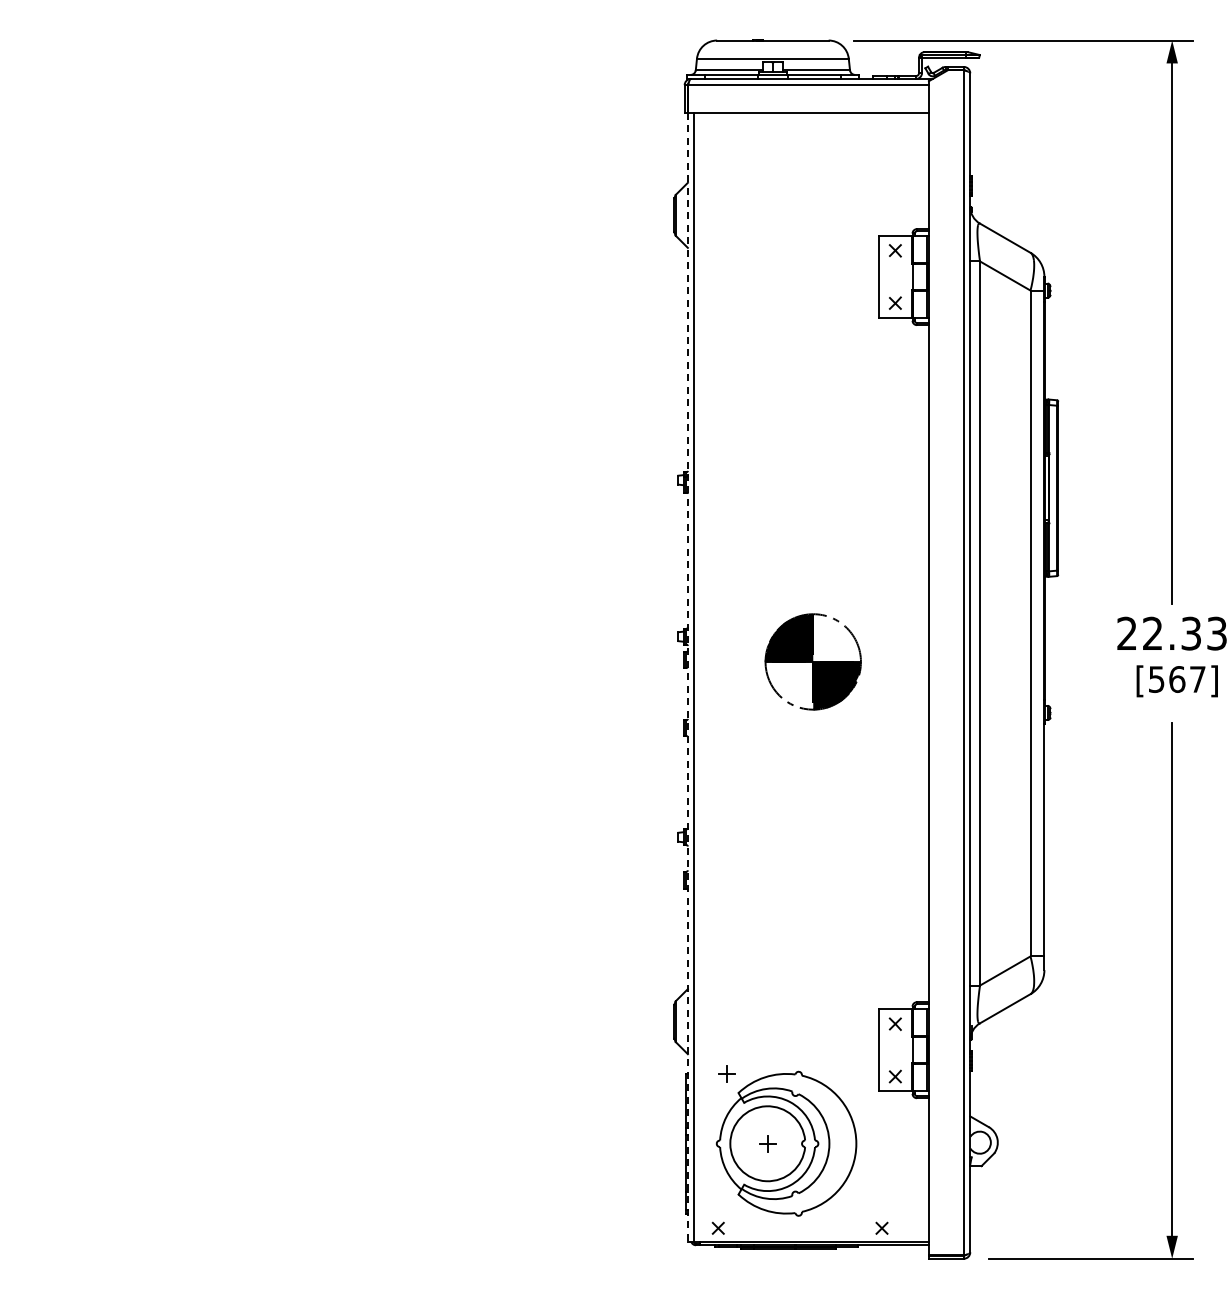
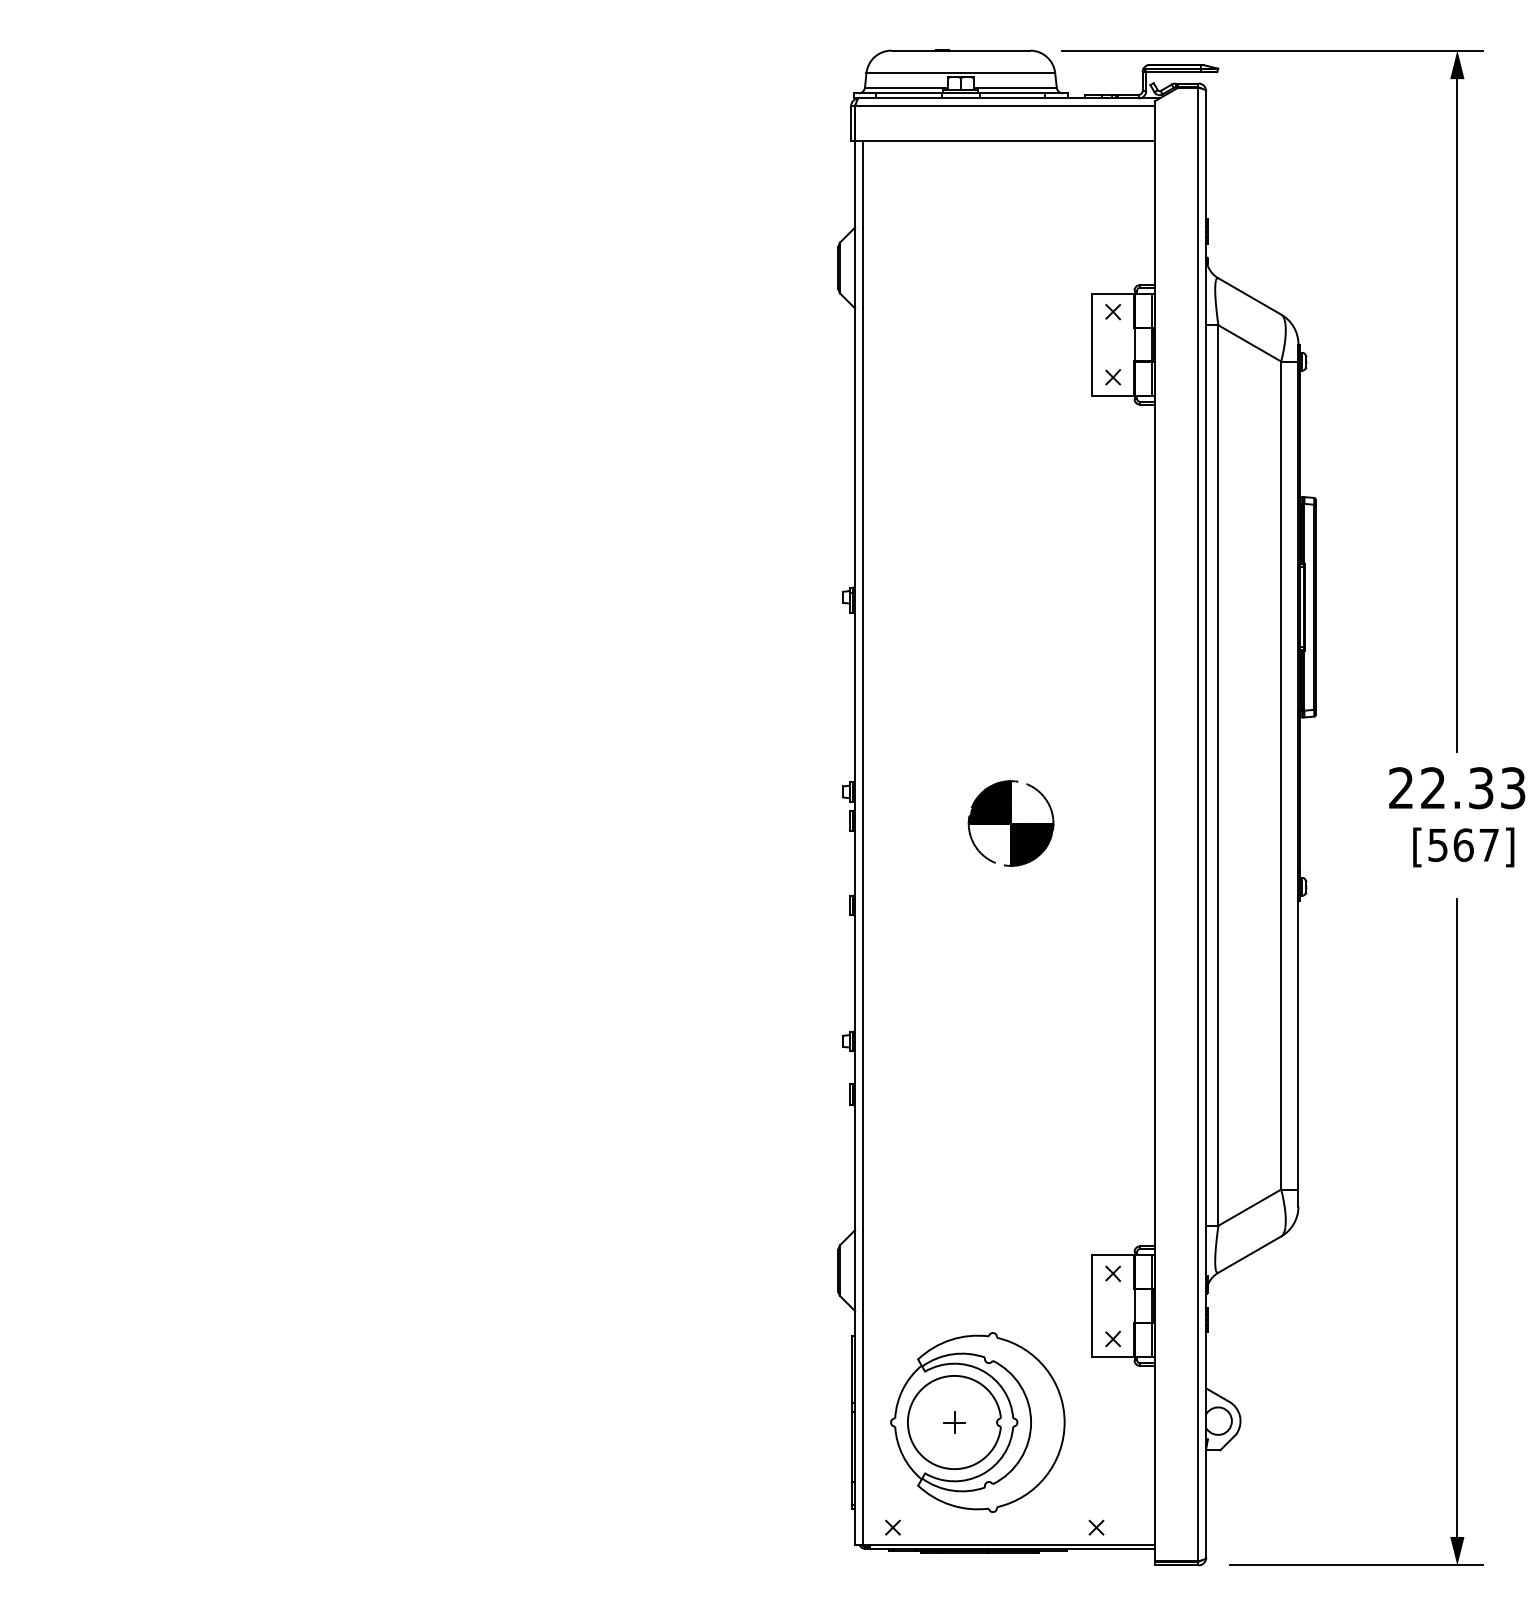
part: (813, 662) -> (1011, 824), size x0.71
line: (687, 677) -> (854, 842), dashed -> solid
part: (726, 1073) -> (903, 1335), removed

